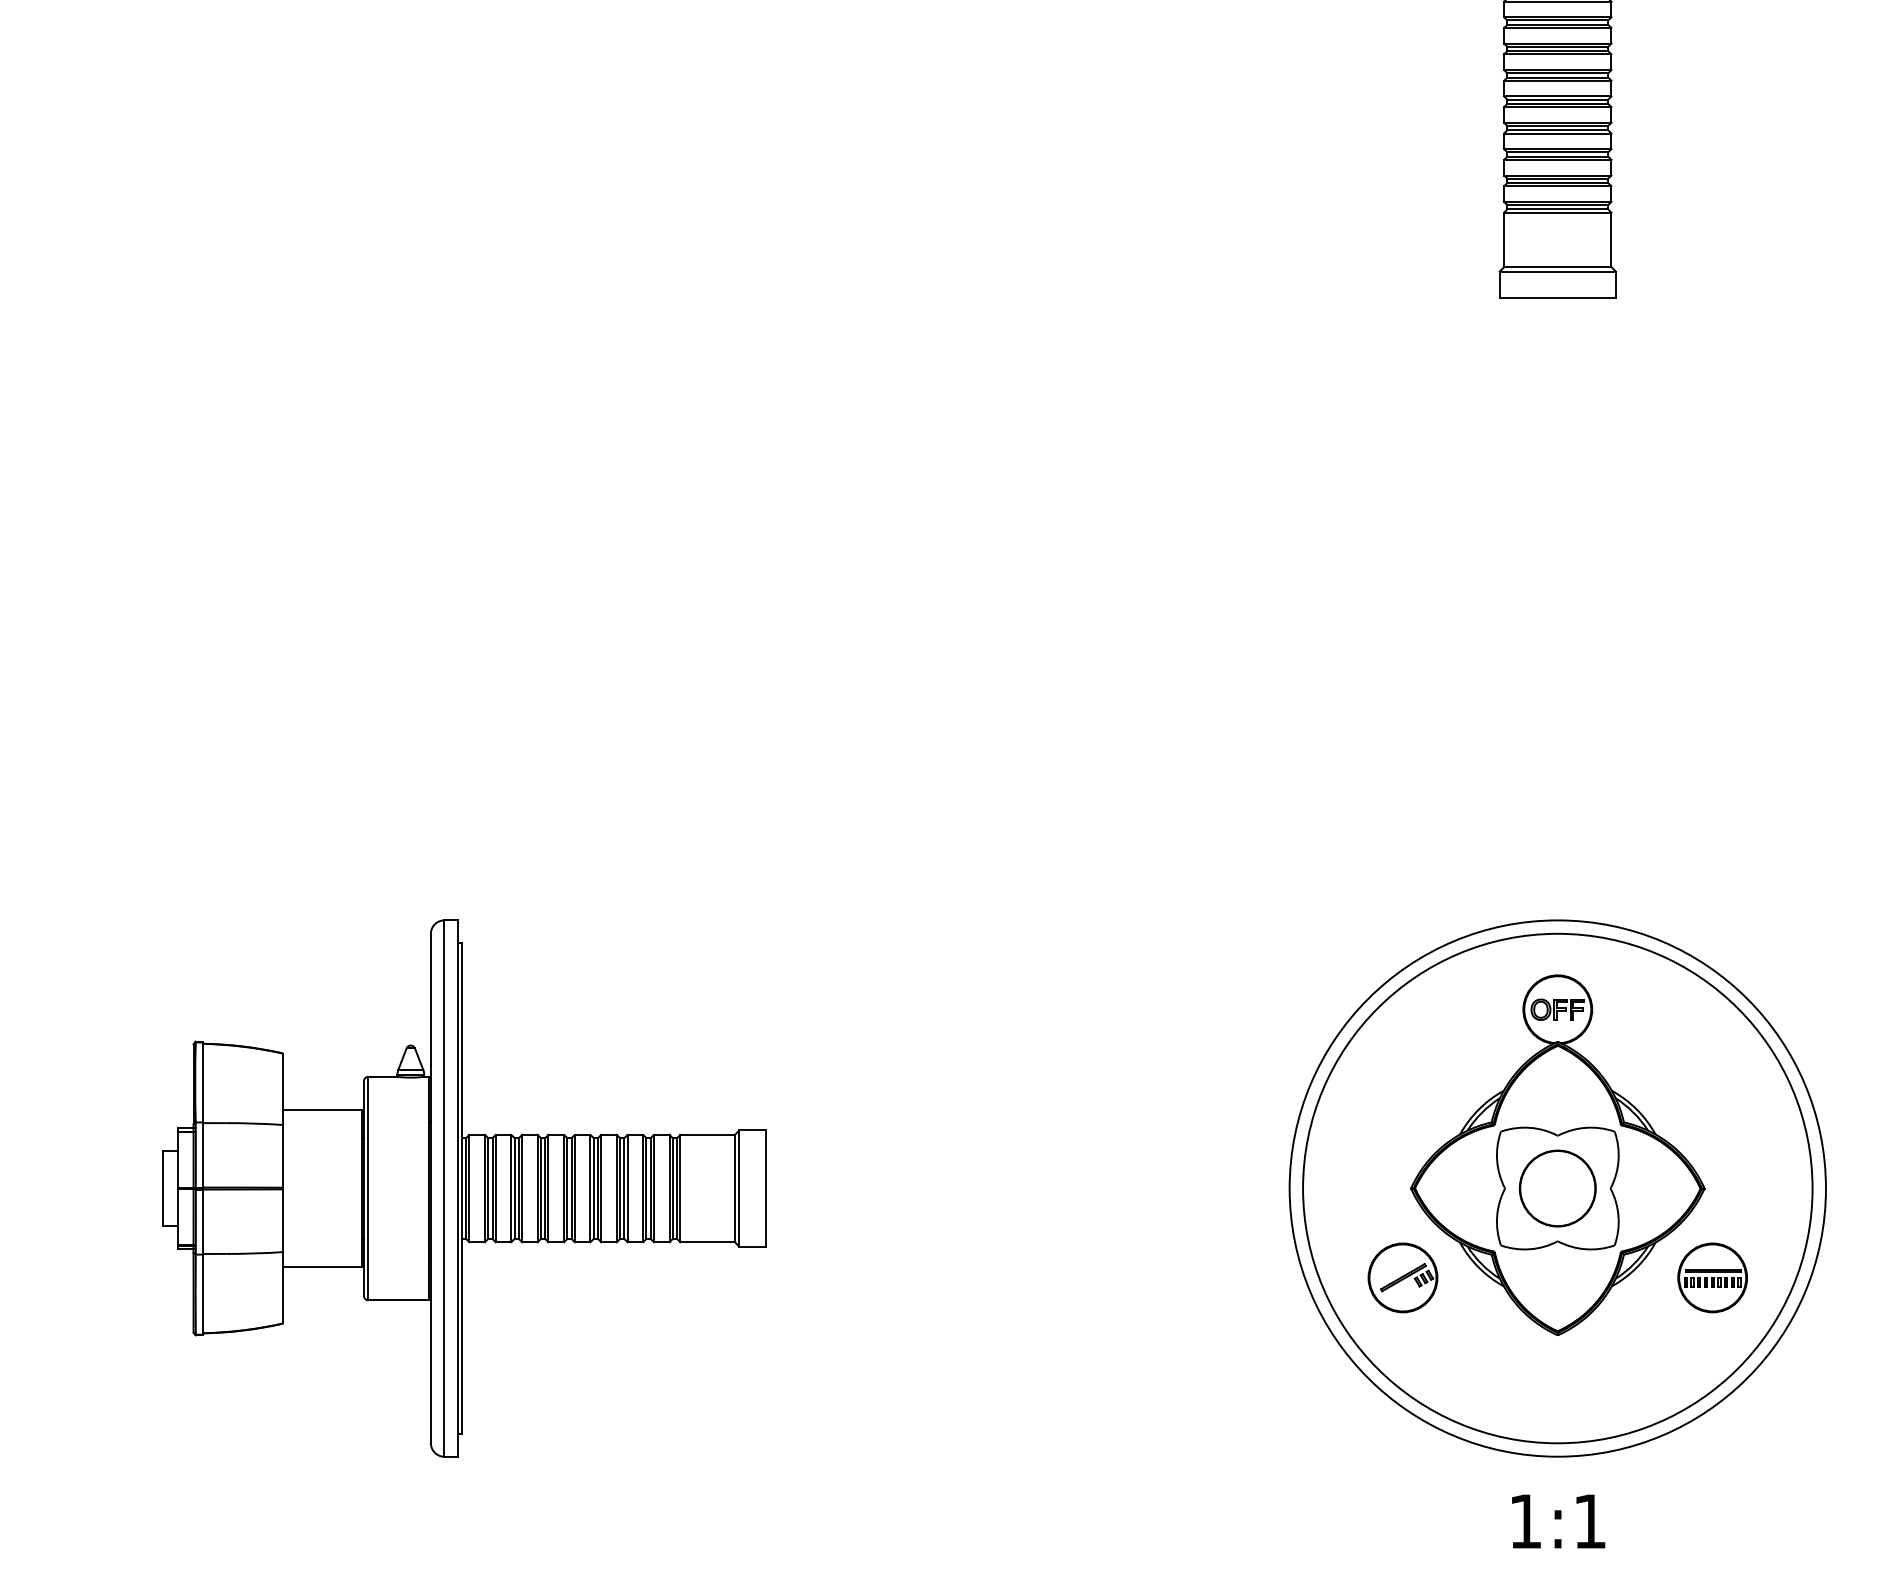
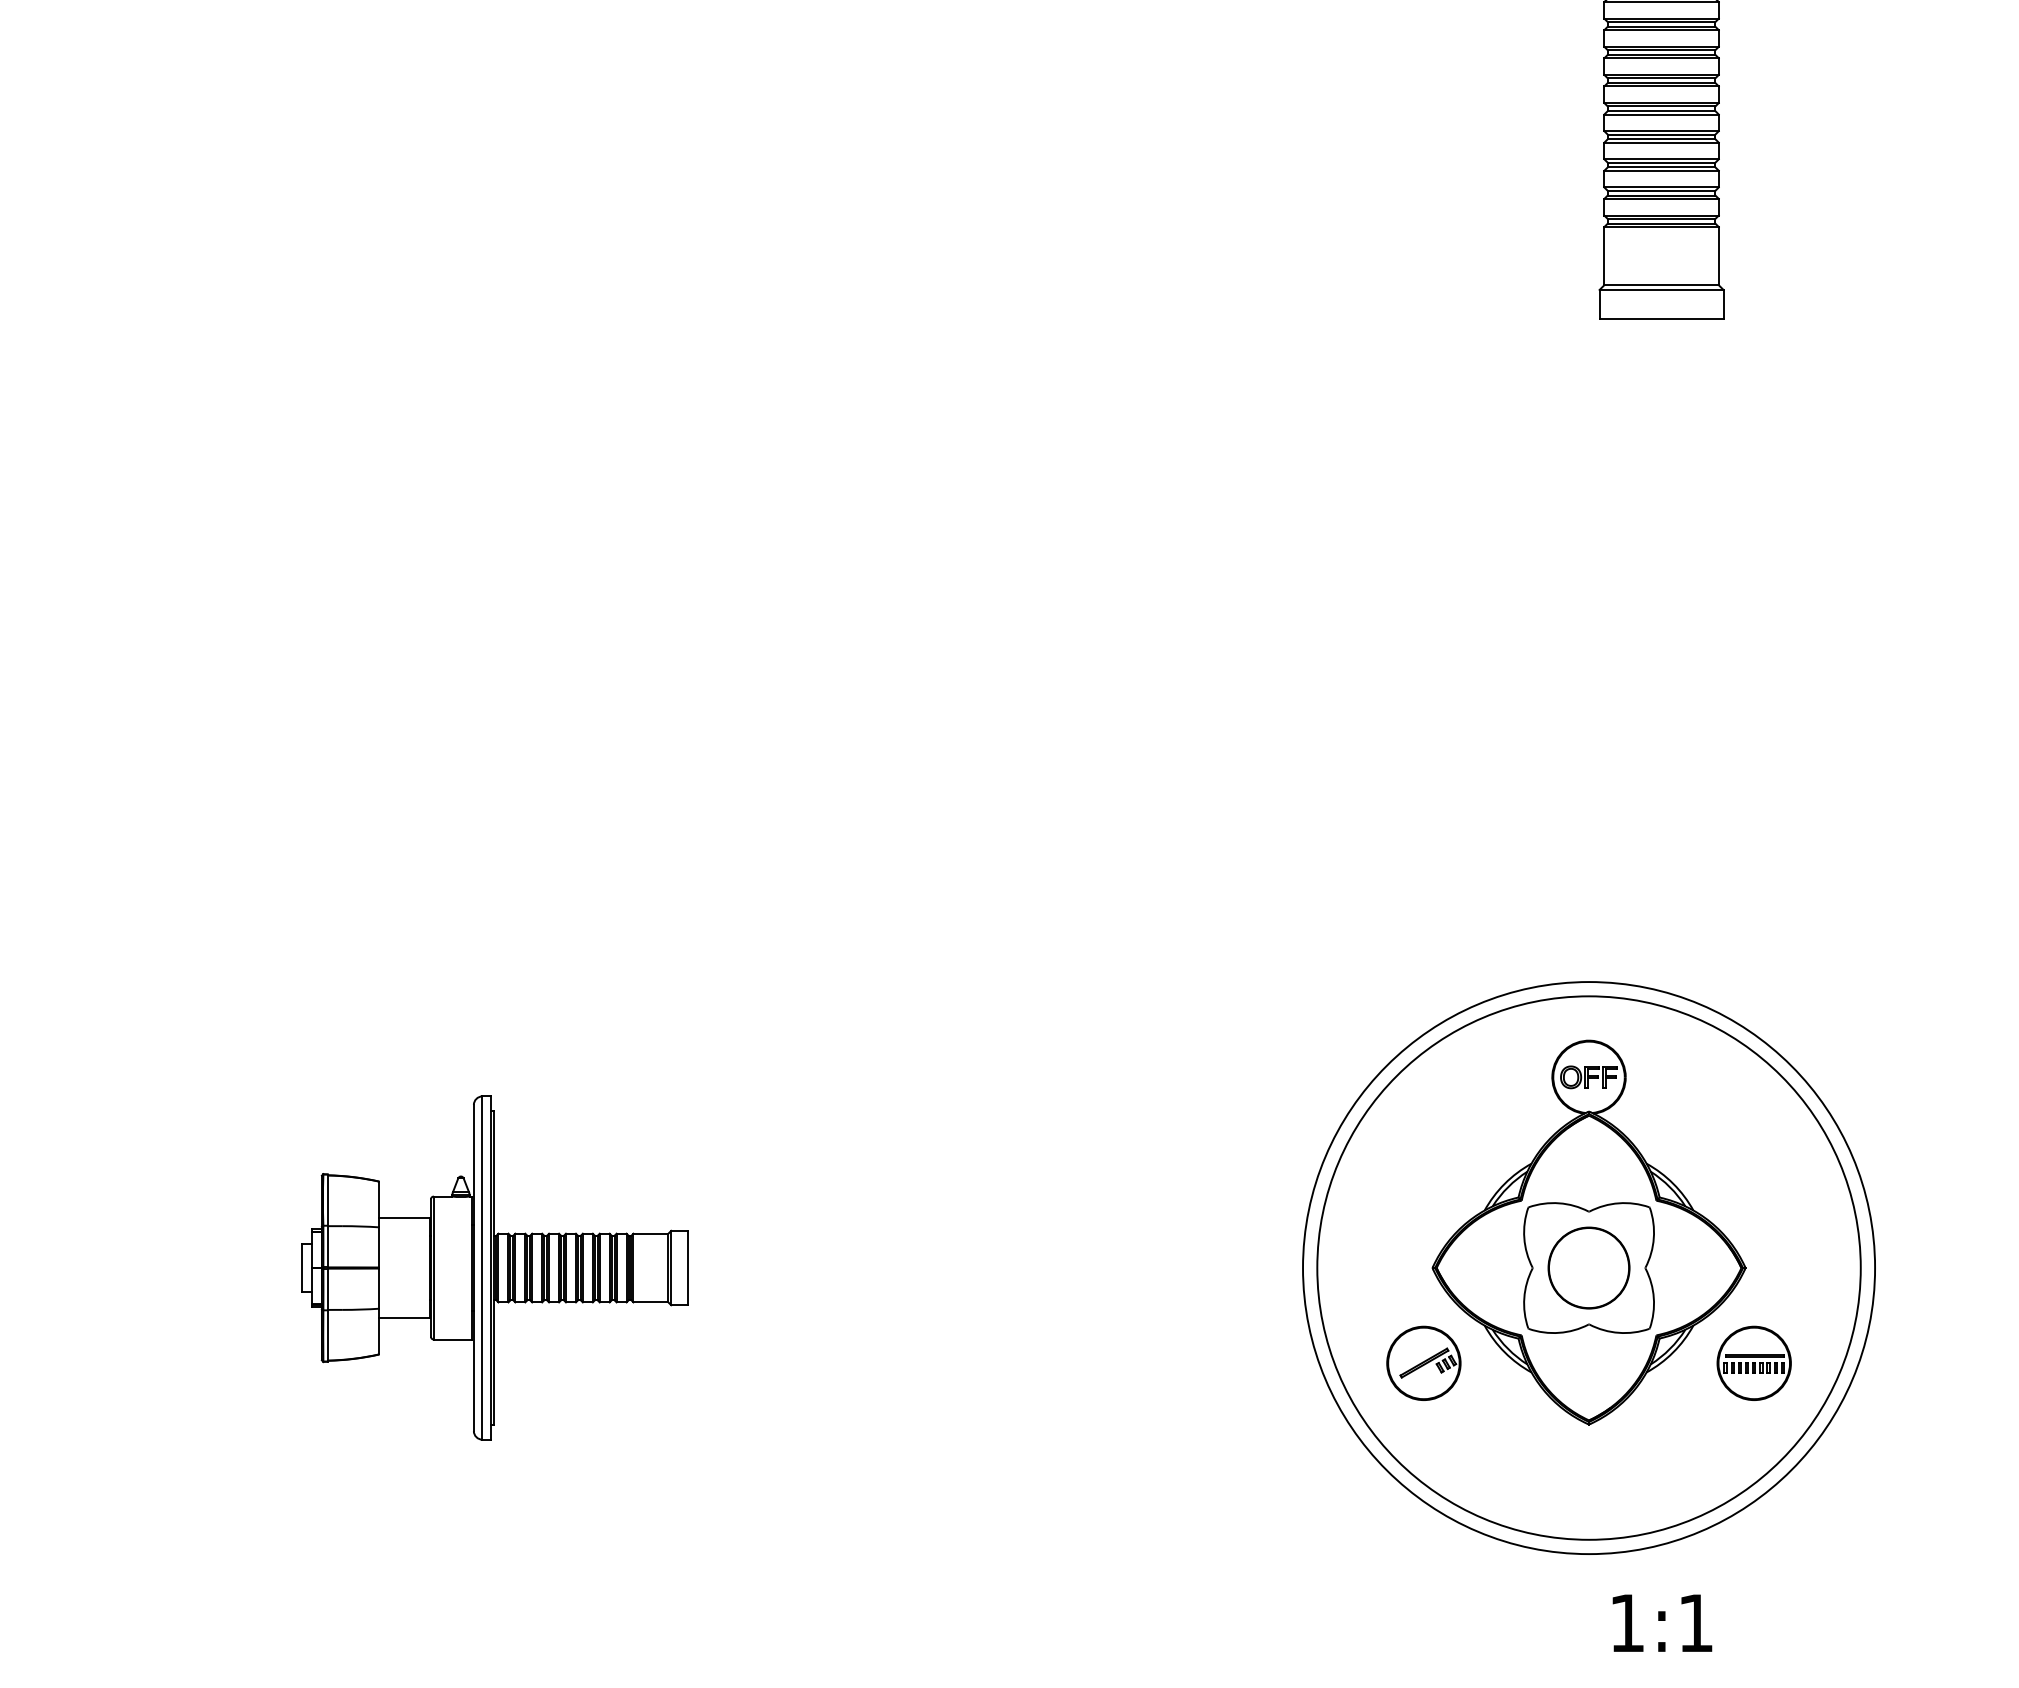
part: (464, 1188) -> (495, 1268), size x0.6
part: (1557, 1188) -> (1588, 1268), moved

